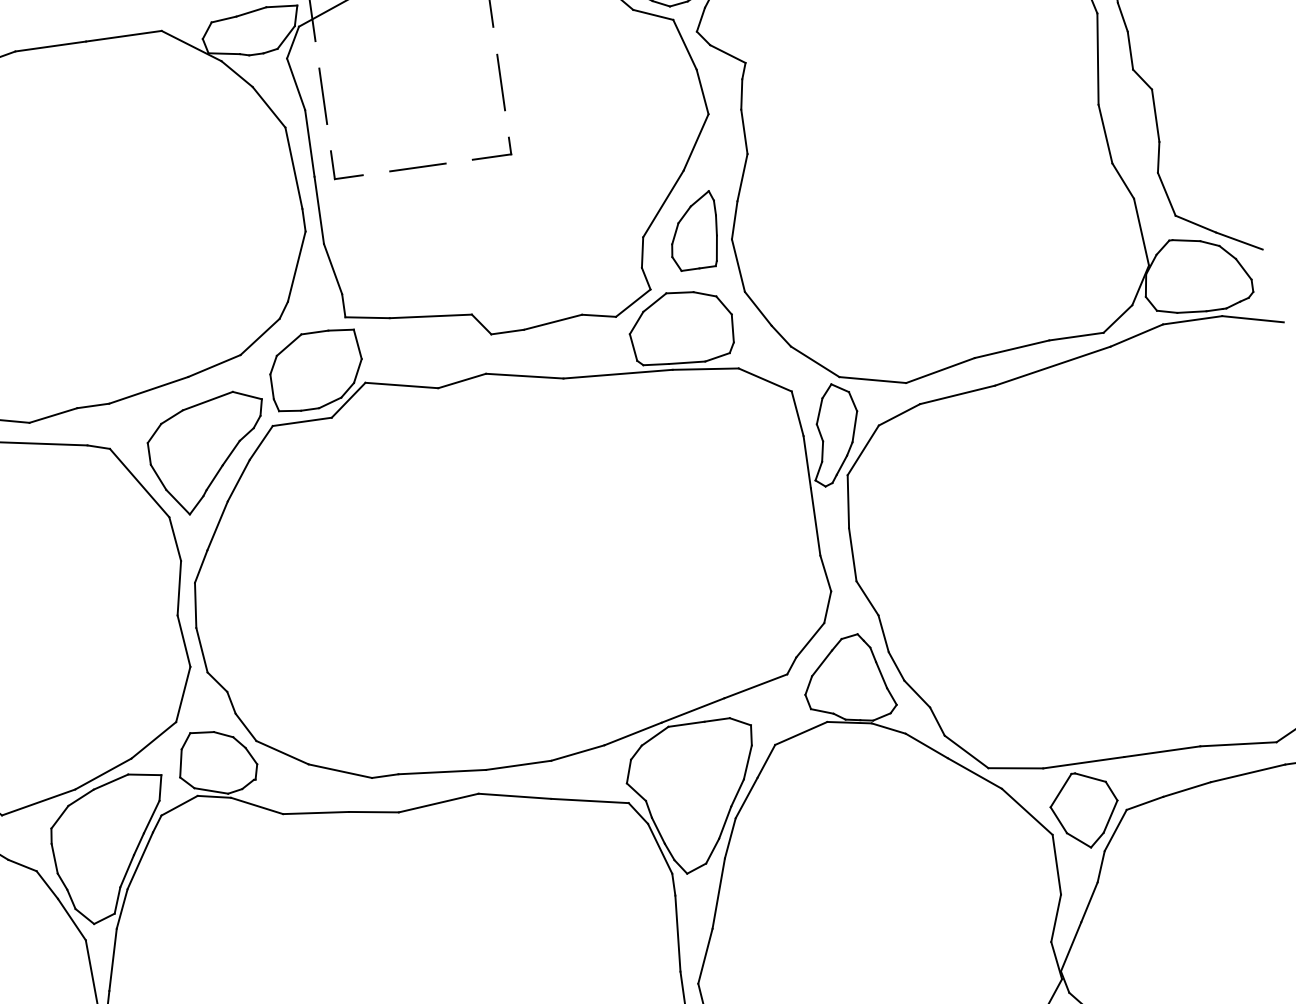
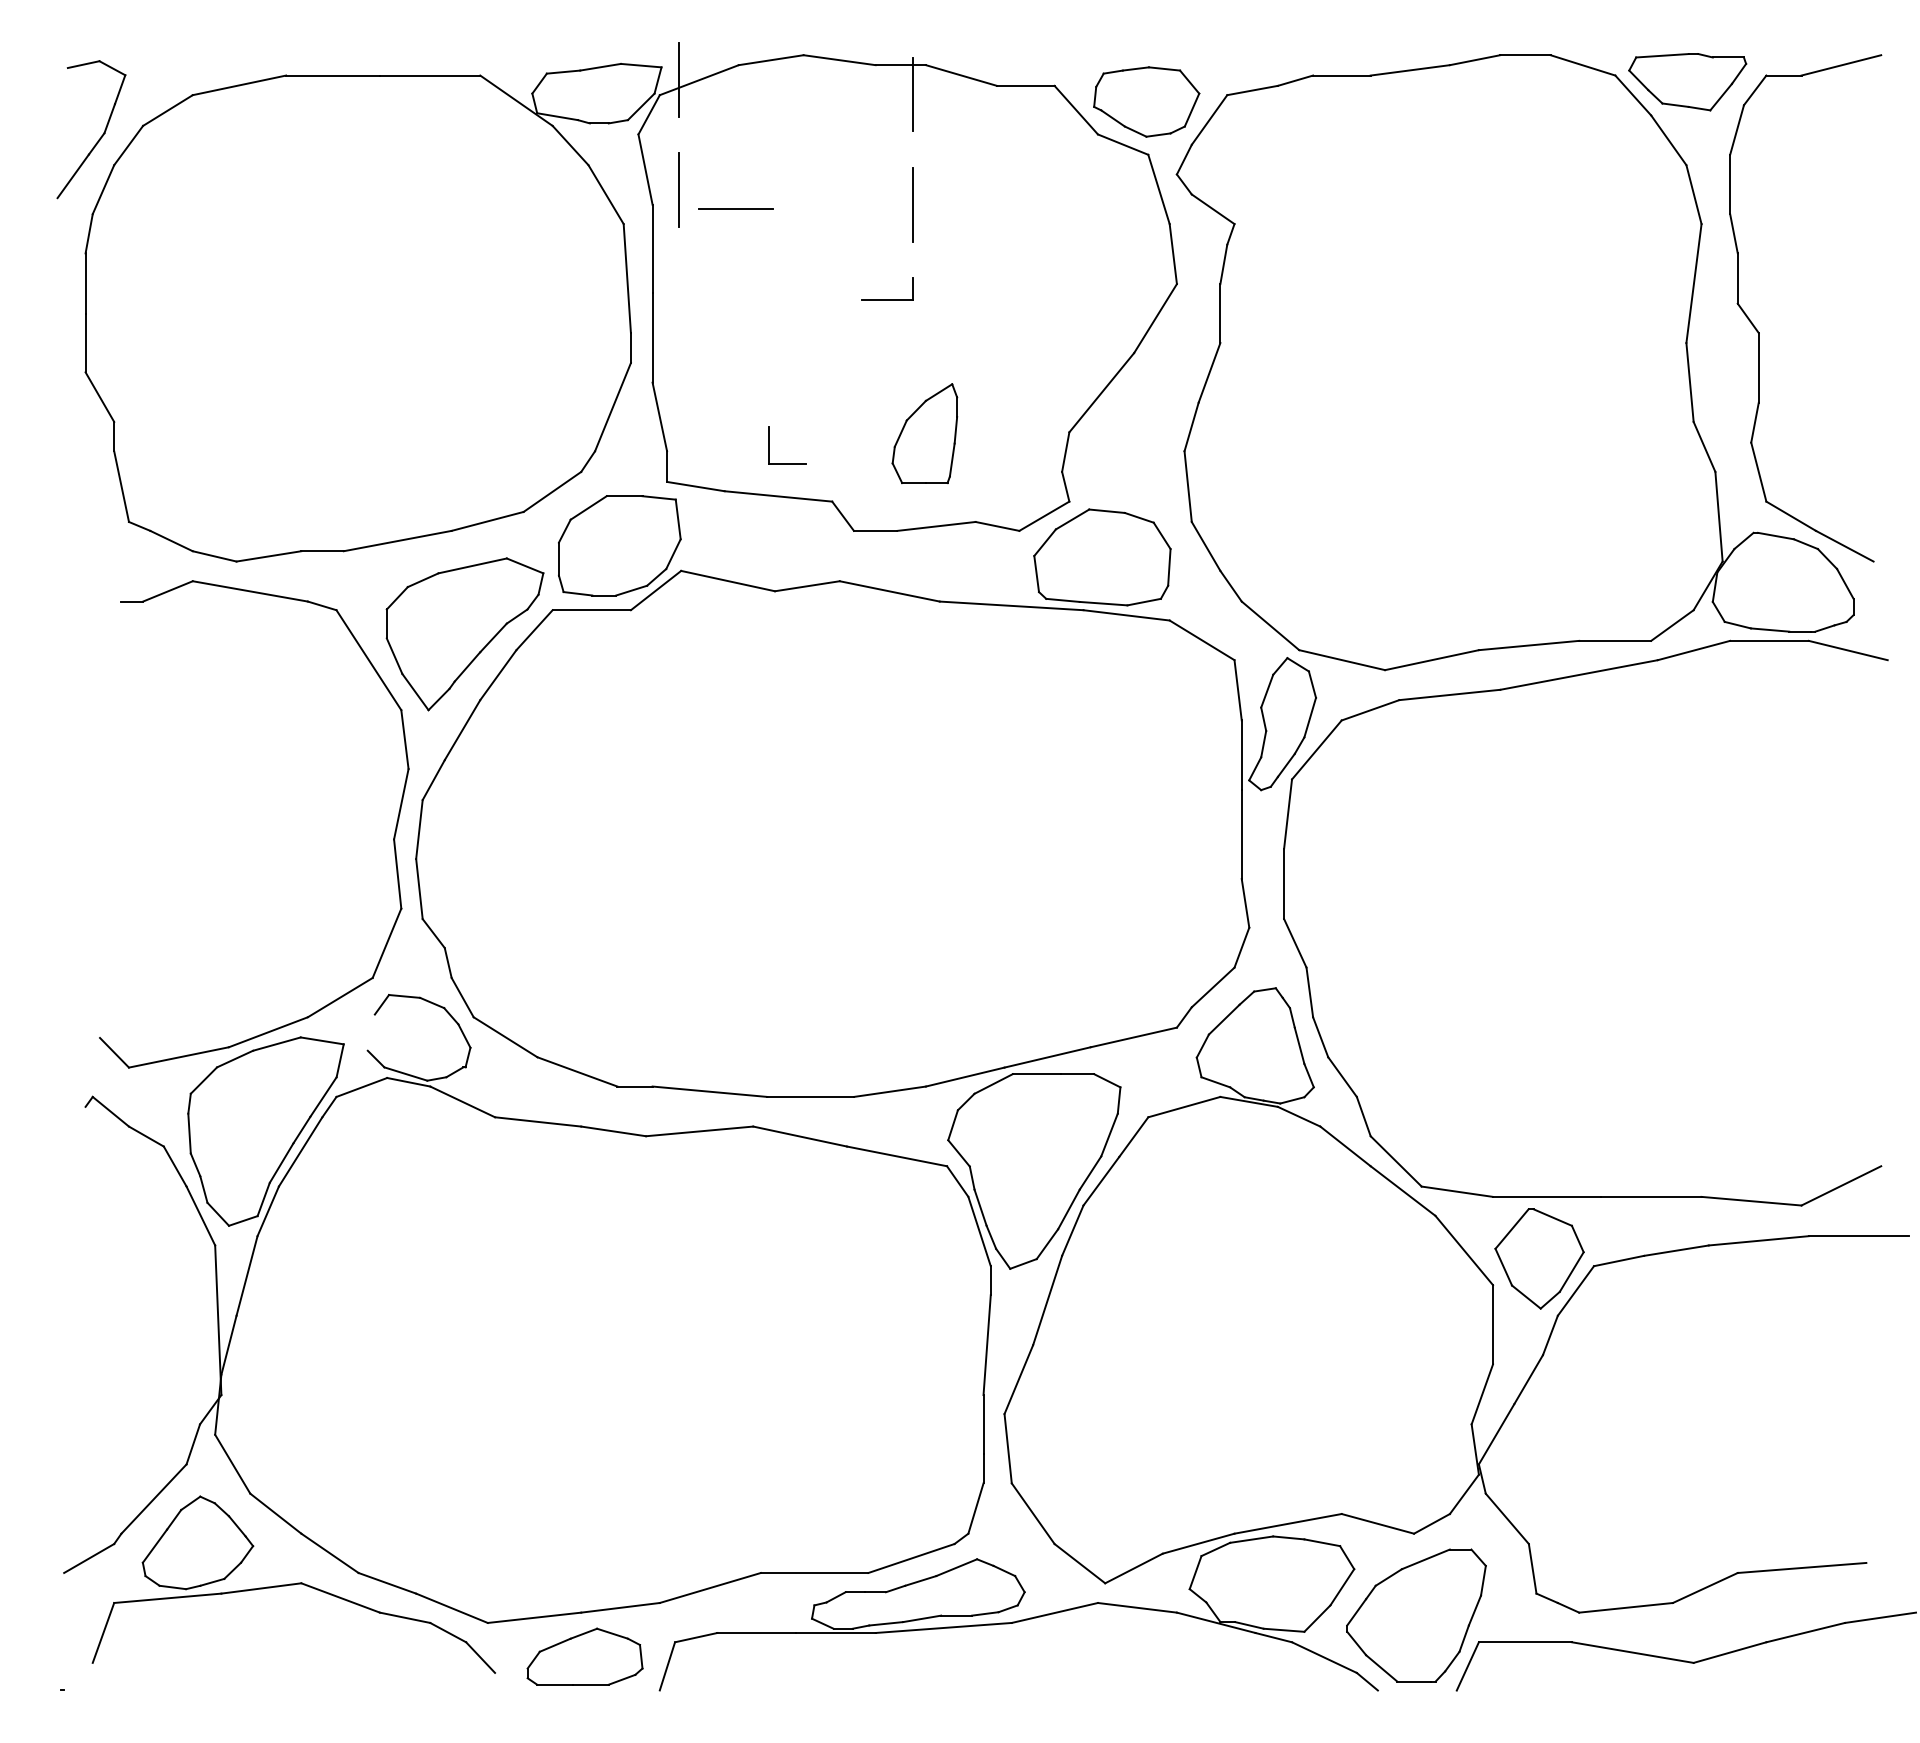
part: (333, 164) -> (769, 445), moved
line: (417, 166) -> (735, 208), moved
part: (693, 231) -> (924, 433), moved
line: (180, 763) -> (370, 1032), removed

